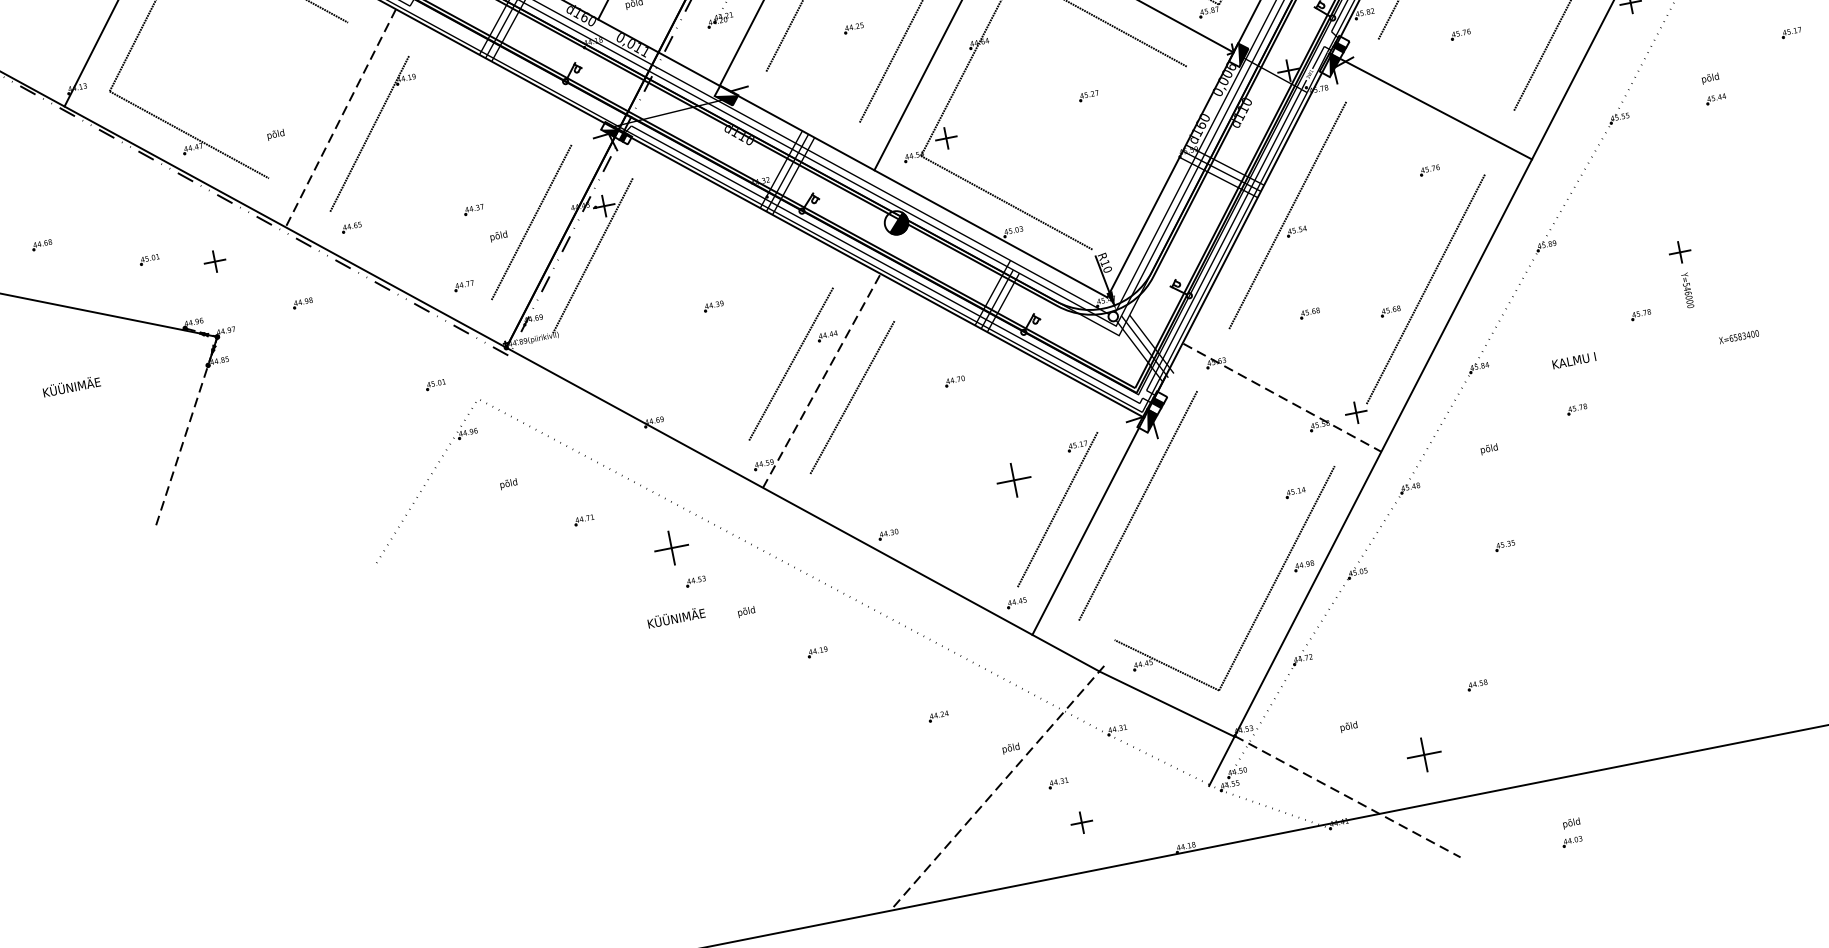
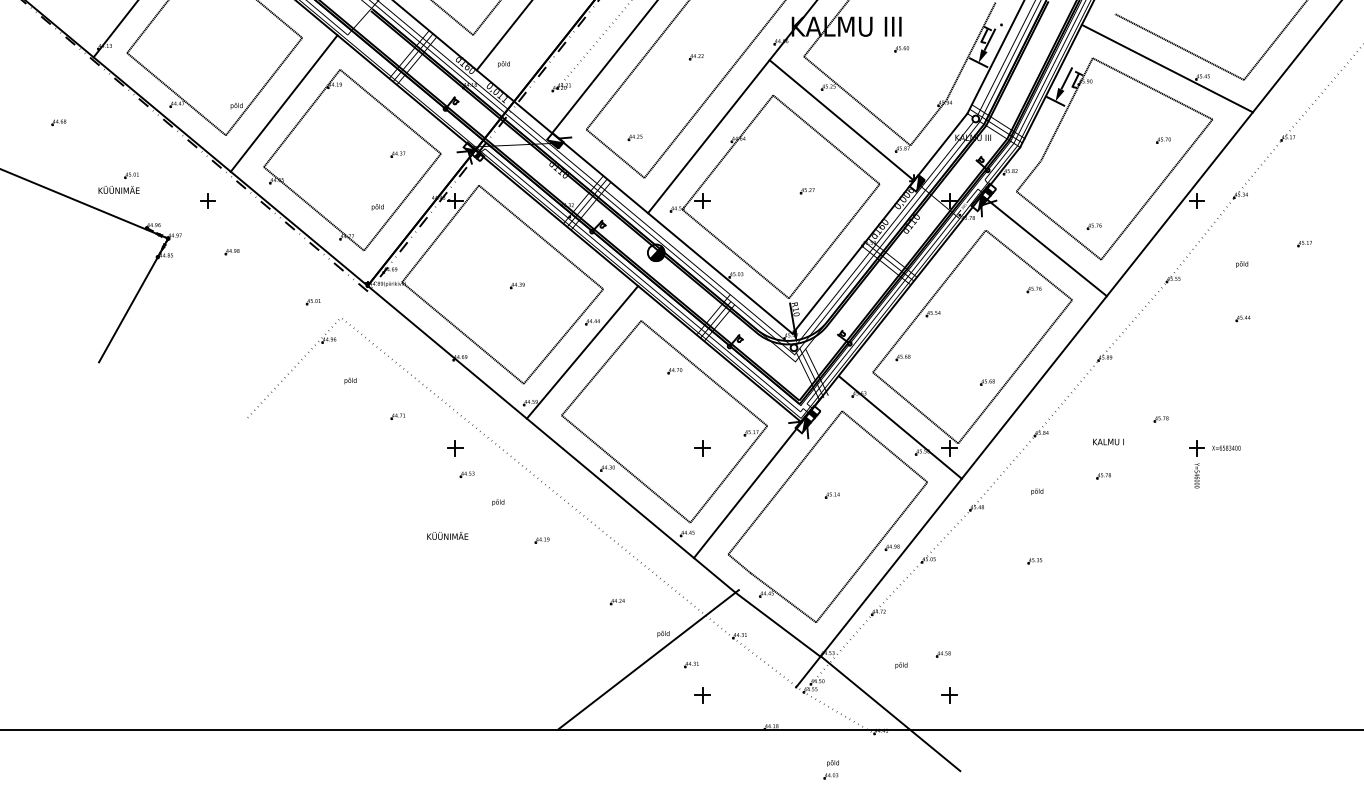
part: (852, 28) -> (634, 137), moved
part: (1459, 34) -> (1093, 226), moved
line: (1445, 74) -> (1058, 225), added
line: (812, 96) -> (615, 153), added
part: (1715, 99) -> (1242, 318), moved
line: (307, 100) -> (263, 86), added
line: (490, 100) -> (390, 111), added
line: (341, 118) -> (284, 103), dashed -> solid
line: (1415, 138) -> (1028, 265), added
line: (1138, 158) -> (833, 241), added
part: (473, 209) -> (397, 154), moved
line: (733, 233) -> (541, 237), added
part: (41, 245) -> (58, 122), moved
line: (410, 255) -> (313, 208), added
part: (214, 261) -> (207, 200), moved
part: (1683, 275) -> (1196, 464), moved
part: (301, 304) -> (231, 252), moved
part: (1308, 313) -> (902, 357), moved
line: (1297, 365) -> (915, 407), added
line: (996, 375) -> (704, 372), added
line: (821, 381) -> (582, 352), dashed -> solid
text: (70, 385) -> (118, 189), moved
line: (650, 386) -> (462, 332), added
line: (1282, 397) -> (900, 427), dashed -> solid
line: (1265, 428) -> (884, 446), added
line: (183, 441) -> (130, 306), dashed -> solid
part: (1014, 480) -> (702, 448), size x0.62
part: (1294, 493) -> (831, 495), moved
line: (913, 529) -> (625, 468), added
part: (672, 548) -> (455, 448), size x0.62
text: (675, 617) -> (447, 535), moved
line: (1096, 629) -> (739, 563), added
part: (1476, 685) -> (942, 654), moved
part: (1423, 755) -> (949, 695), size x0.62
line: (997, 787) -> (648, 659), dashed -> solid
line: (1346, 796) -> (890, 713), dashed -> solid
part: (1569, 832) -> (830, 769), moved

